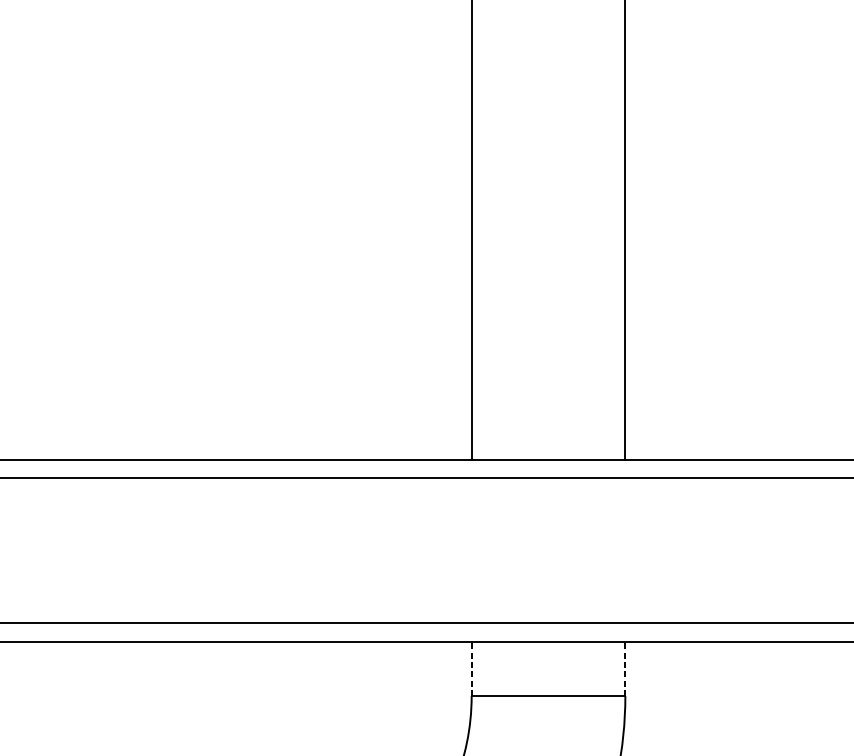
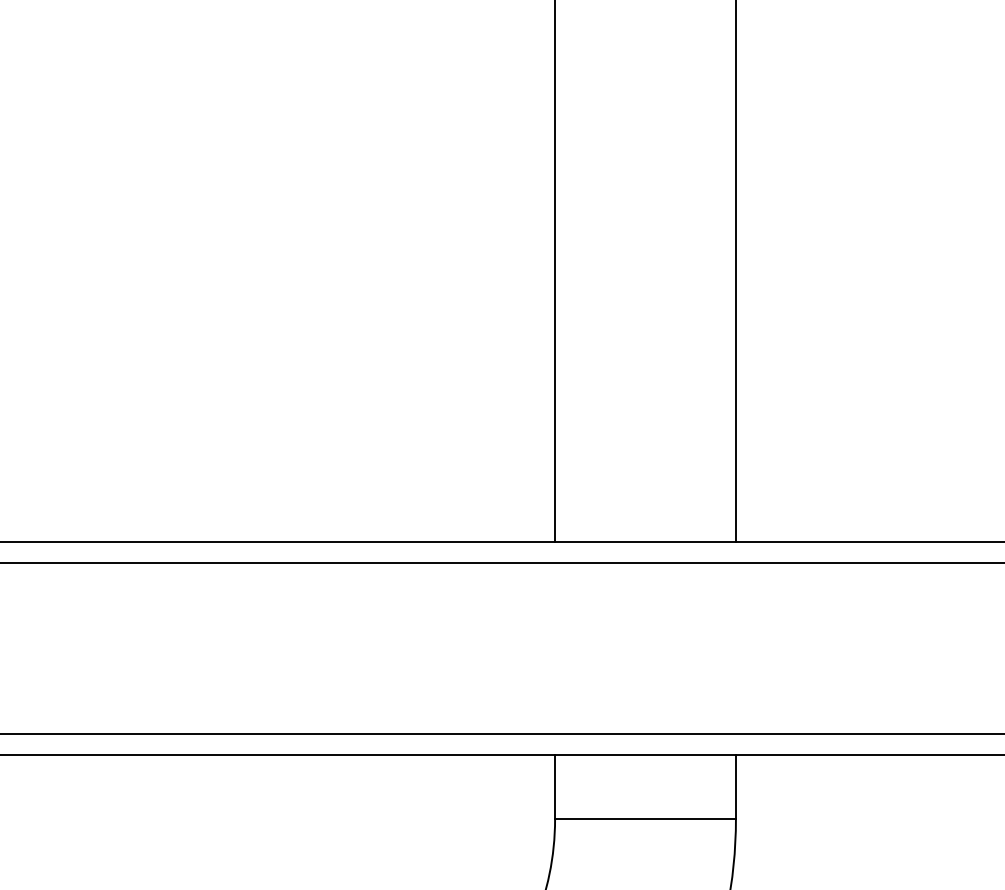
line: (472, 669) -> (555, 787), dashed -> solid
line: (624, 669) -> (735, 787), dashed -> solid

